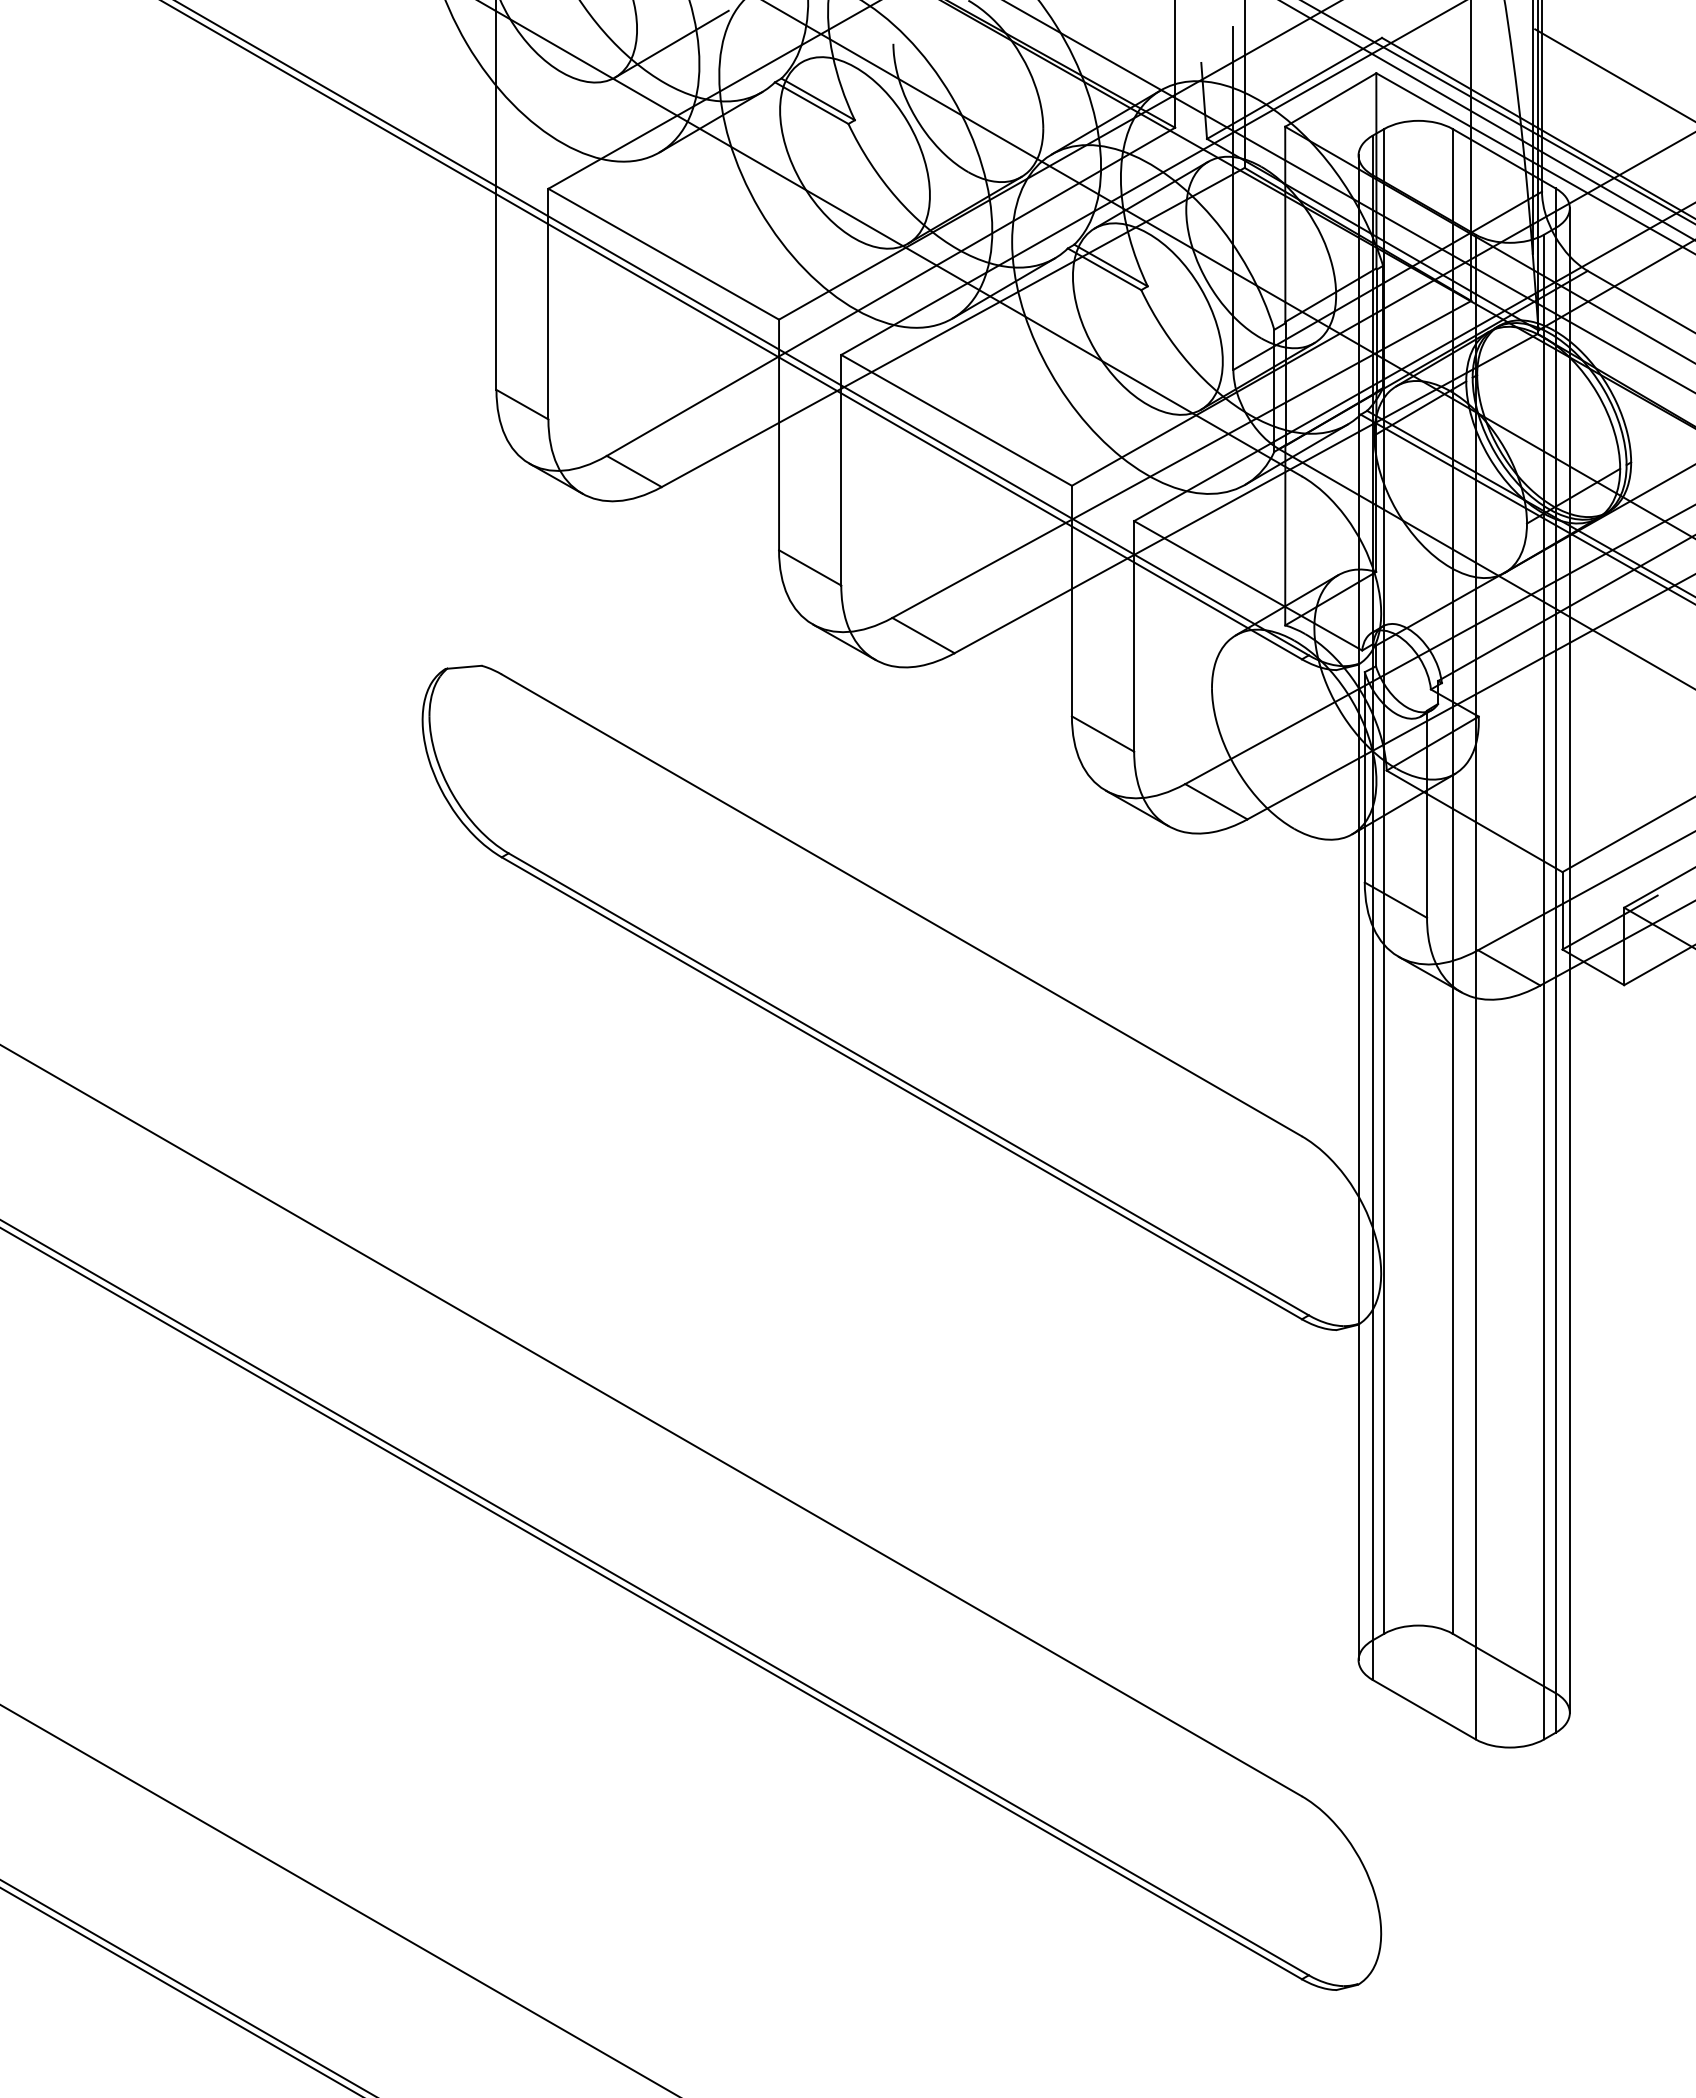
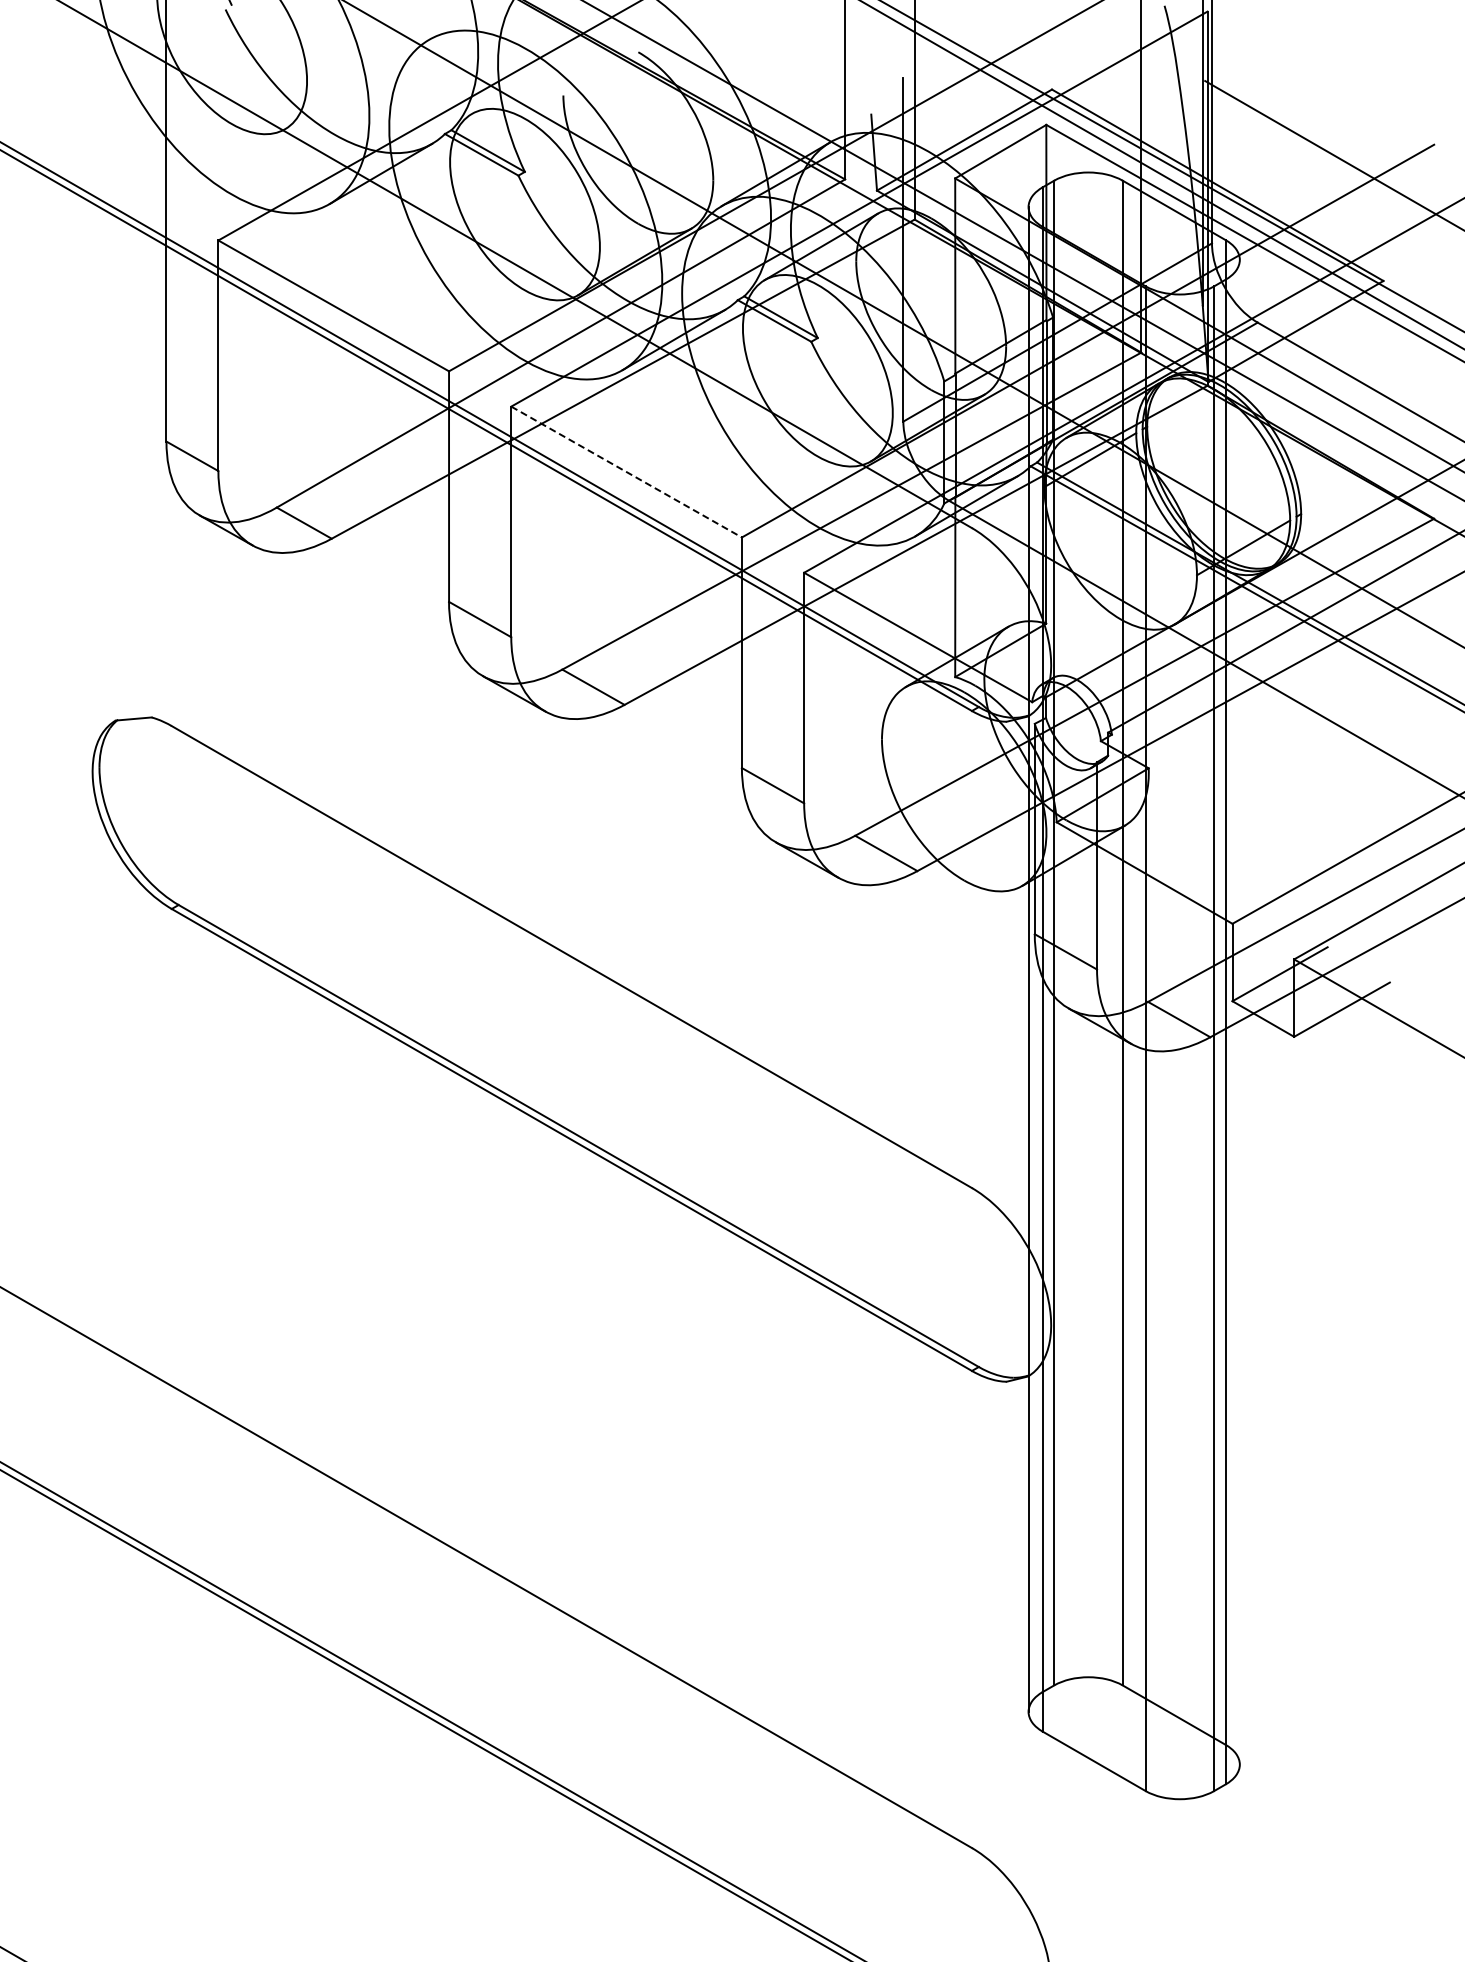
line: (671, 43) -> (341, 95), removed
line: (956, 420) -> (626, 472), solid -> dashed
line: (1569, 960) -> (1239, 1012), removed

